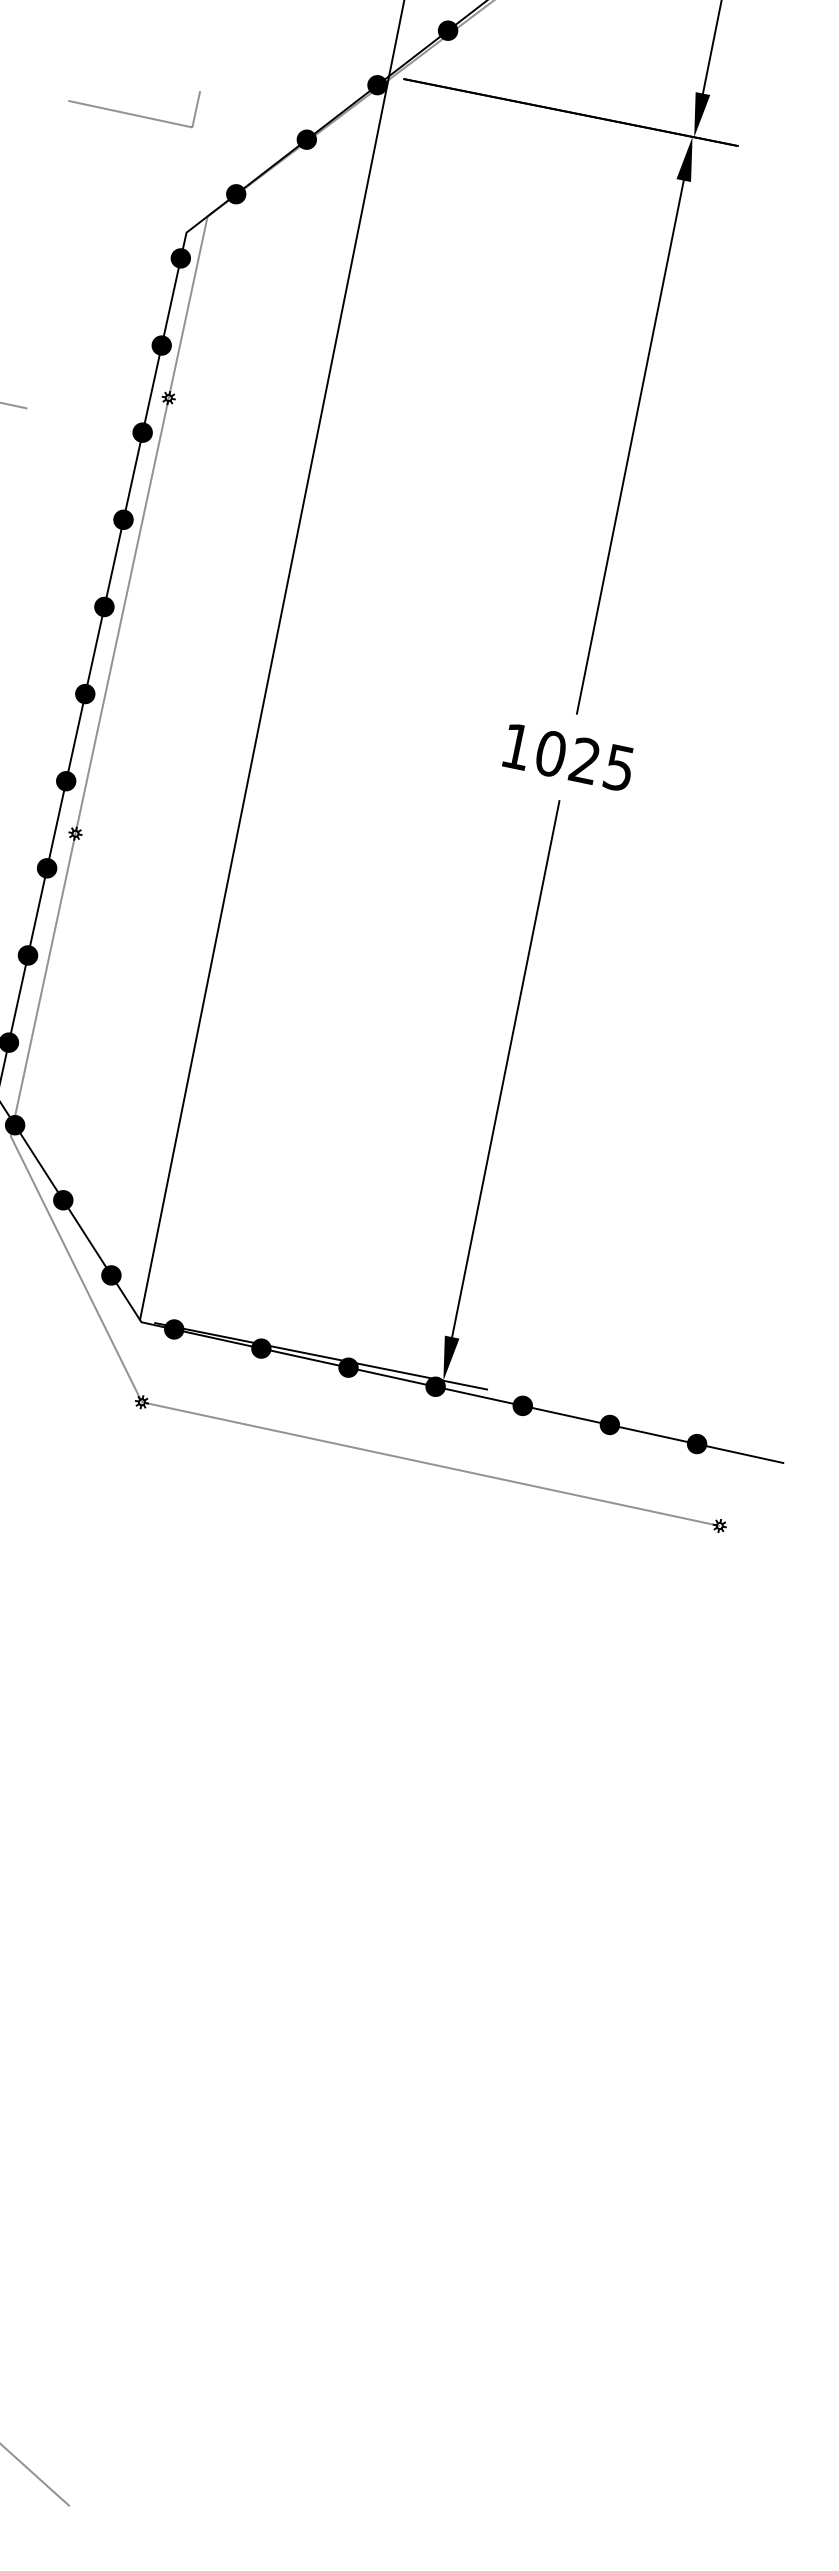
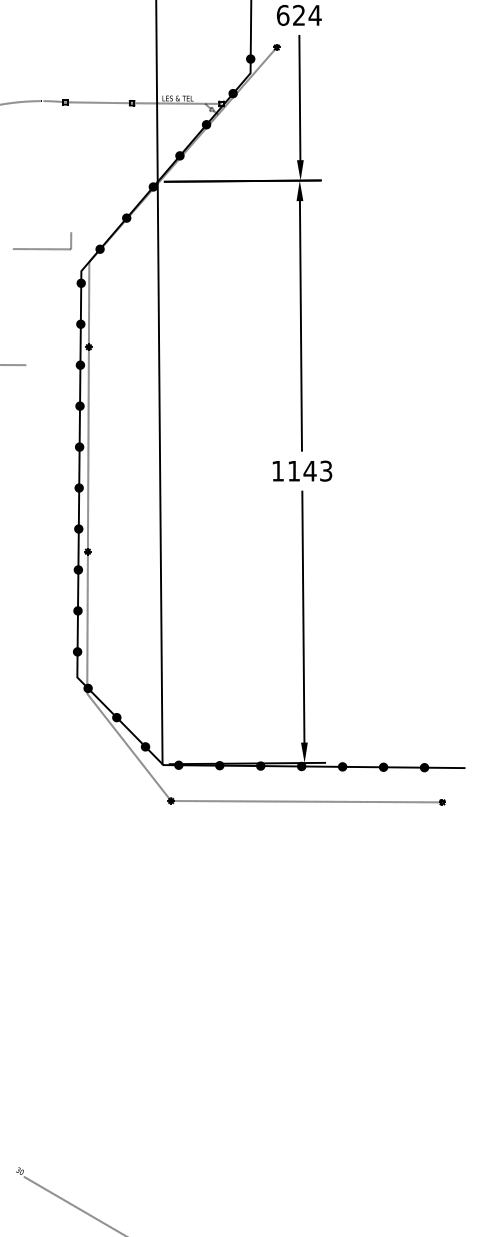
part: (131, 112) -> (42, 248), moved
text: (584, 759) -> (309, 470), 1025 -> 1143

